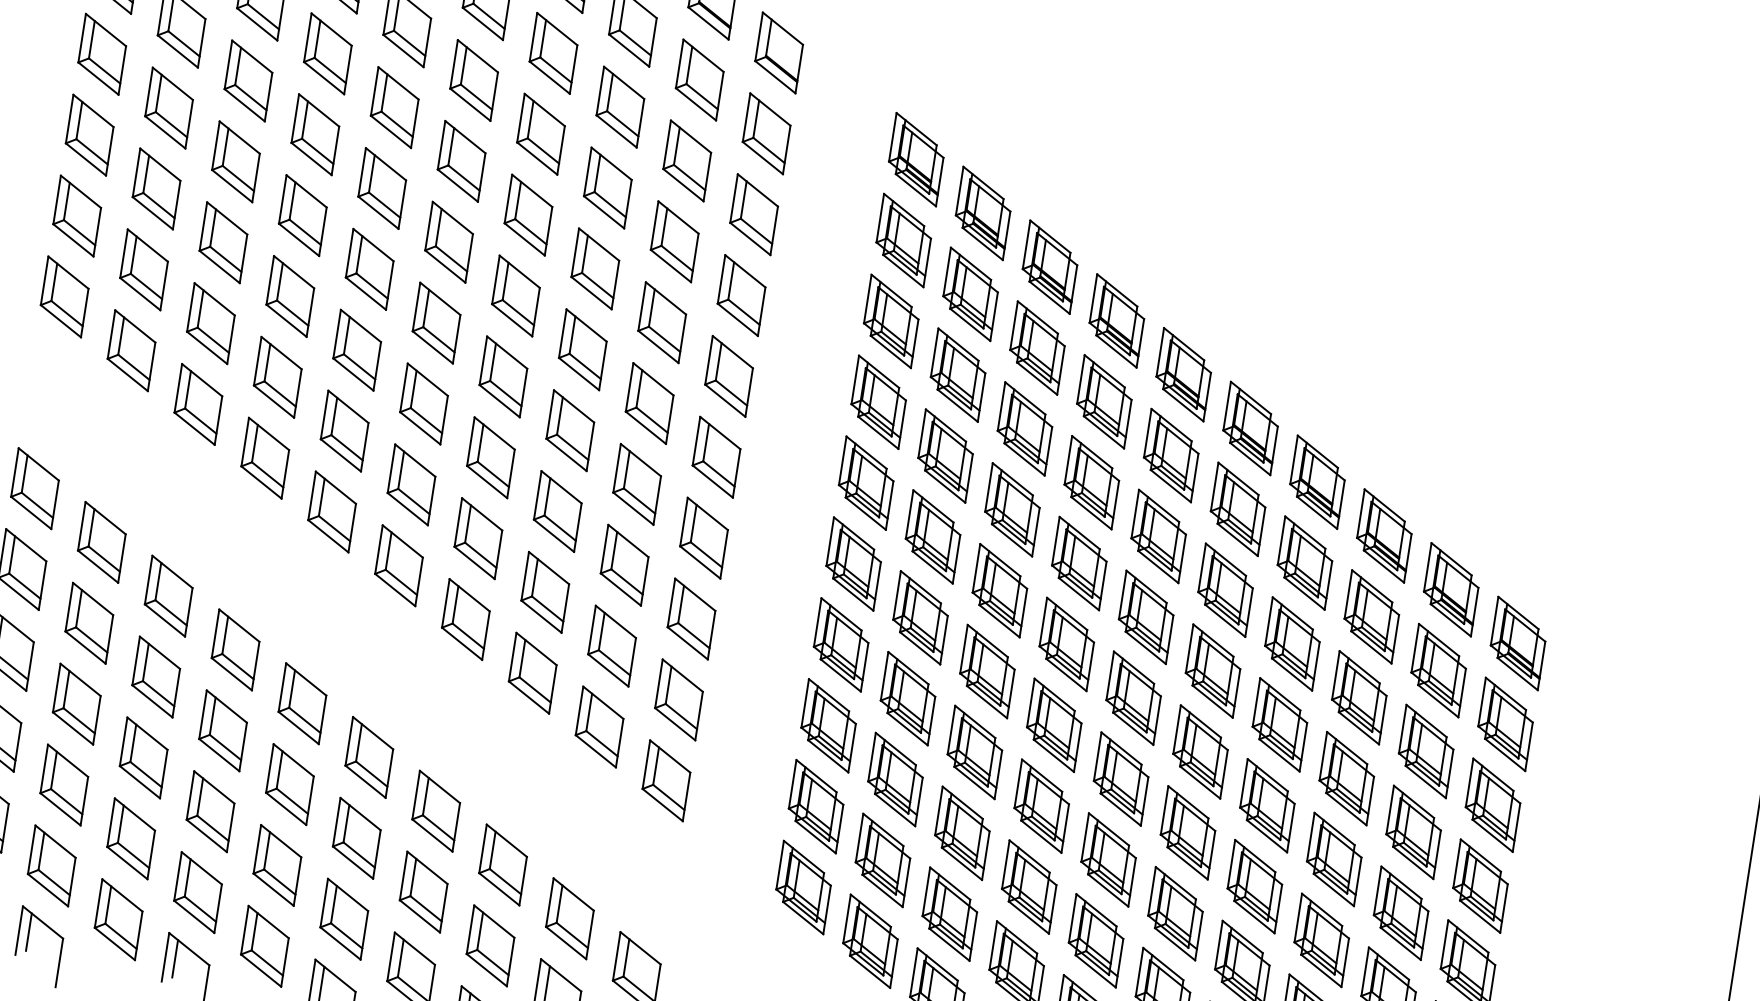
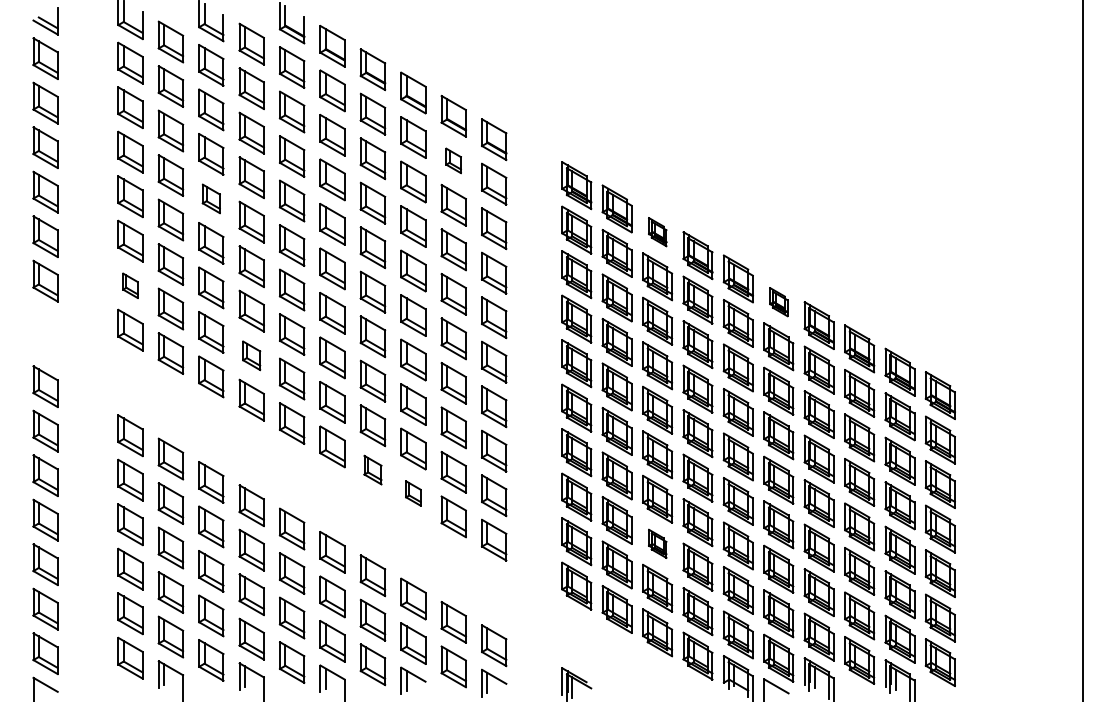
part: (699, 79) -> (453, 160), size x0.6
part: (248, 80) -> (211, 198), size x0.7
part: (77, 215) -> (130, 285), size x0.6
part: (1050, 265) -> (657, 231), size x0.6
part: (277, 376) -> (251, 355), size x0.7
part: (1250, 427) -> (778, 301), size x0.6
part: (465, 618) -> (372, 469), size x0.7
part: (532, 673) -> (413, 493), size x0.6
part: (962, 832) -> (657, 543), size x0.6

